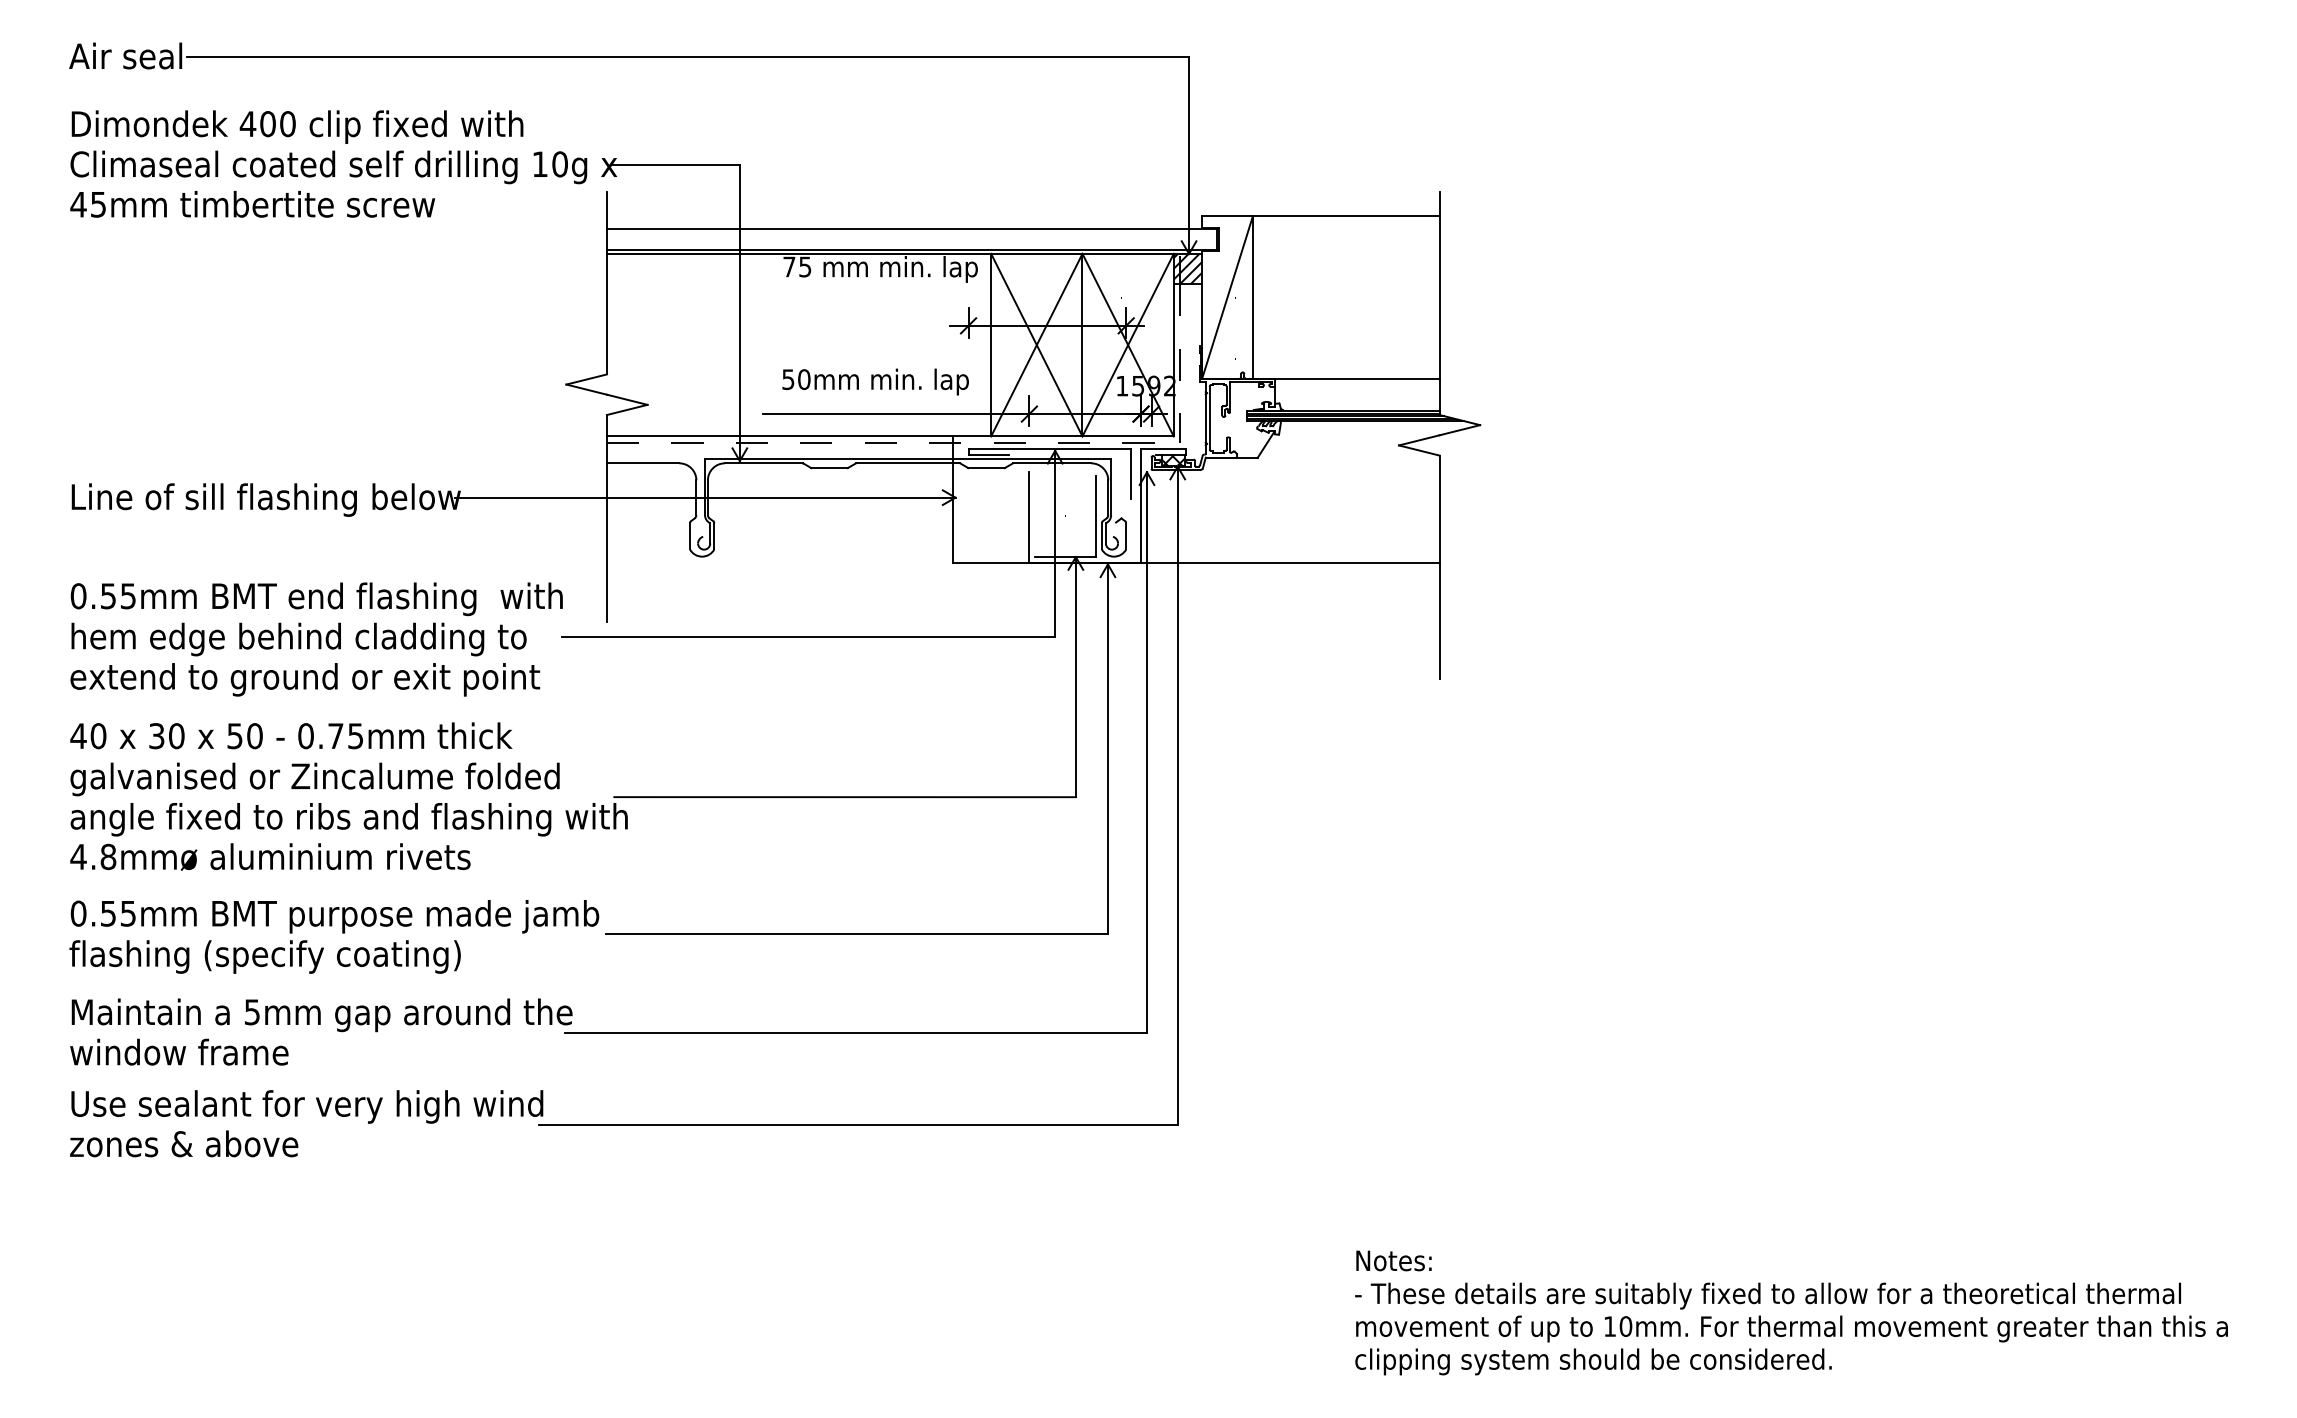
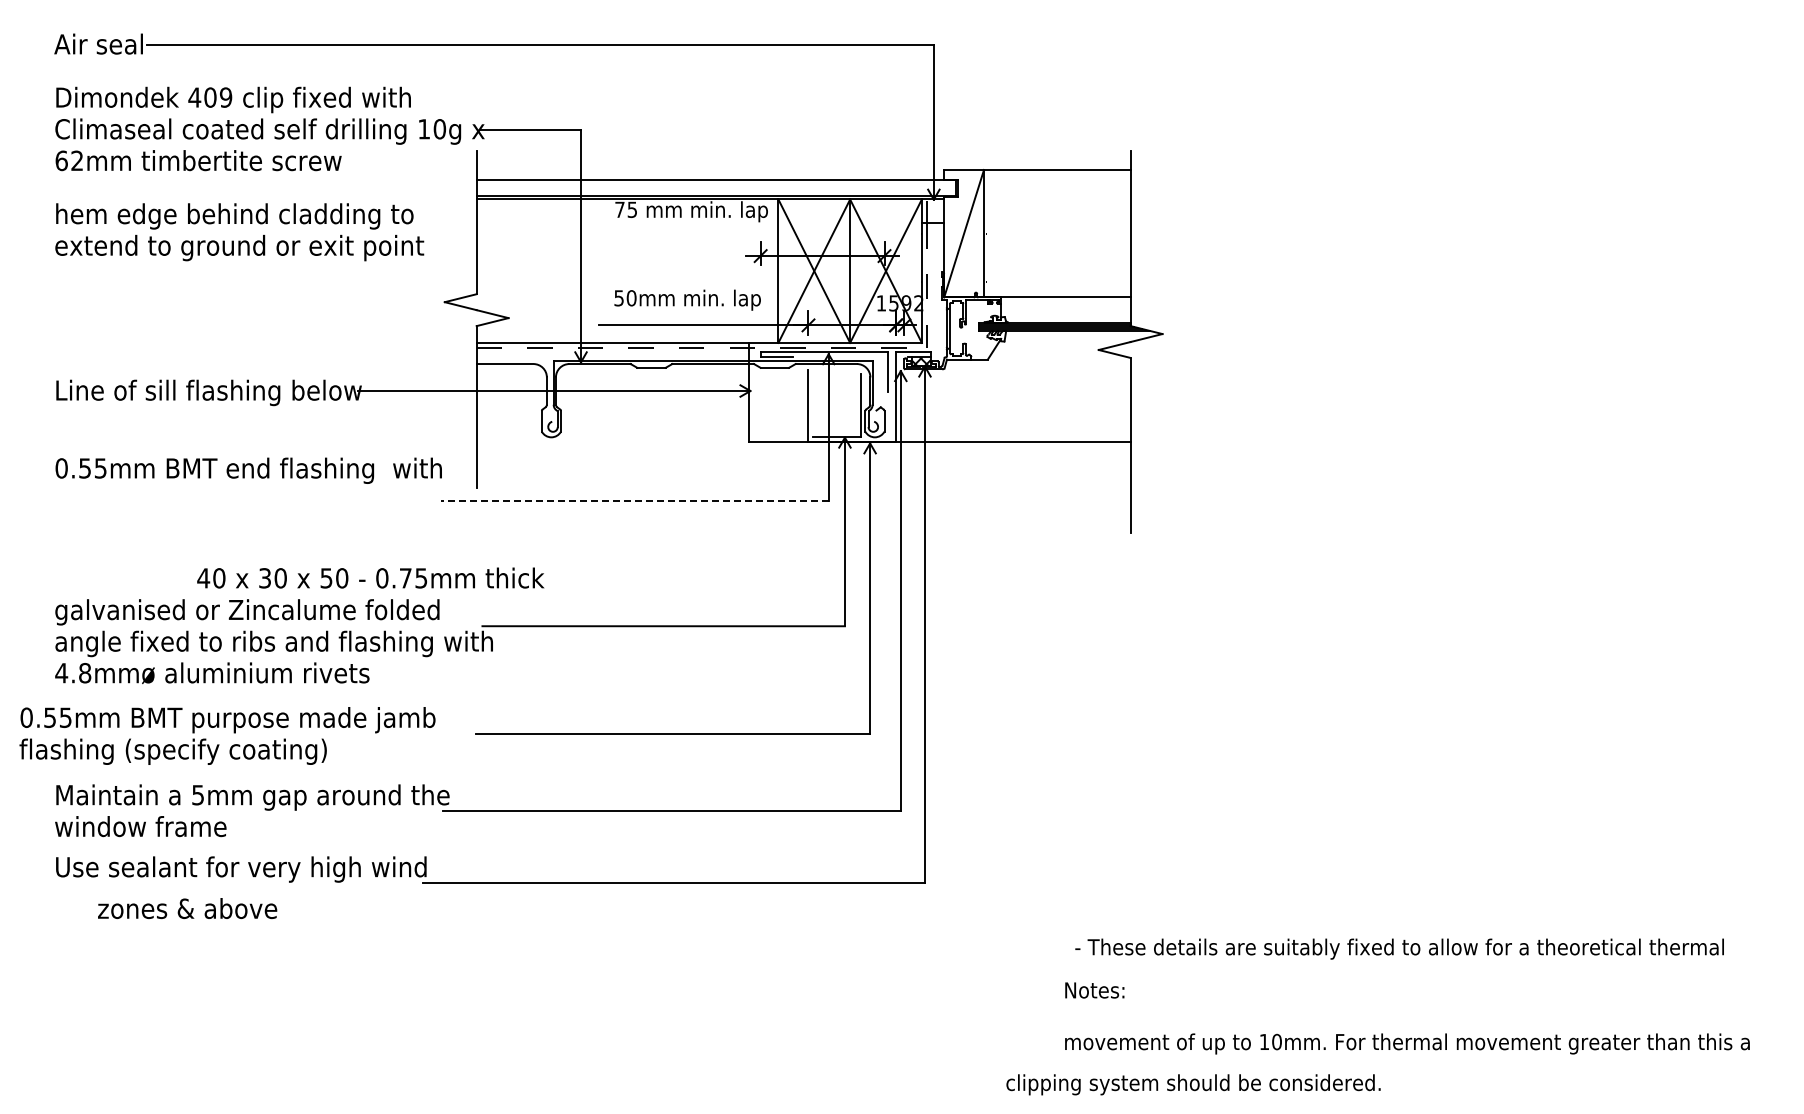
text: (287, 123) -> (225, 97), 400 -> 409
text: (87, 204) -> (68, 160), 45mm -> 62mm
hatch: (1187, 269) -> (932, 211), removed
line: (809, 637) -> (635, 500), solid -> dashed
text: (305, 659) -> (239, 232), moved
text: (290, 735) -> (370, 577), moved
text: (334, 936) -> (227, 735), moved
text: (184, 1143) -> (187, 908), moved
text: (1767, 1295) -> (1399, 948), moved
text: (1593, 1361) -> (1193, 1084), moved

